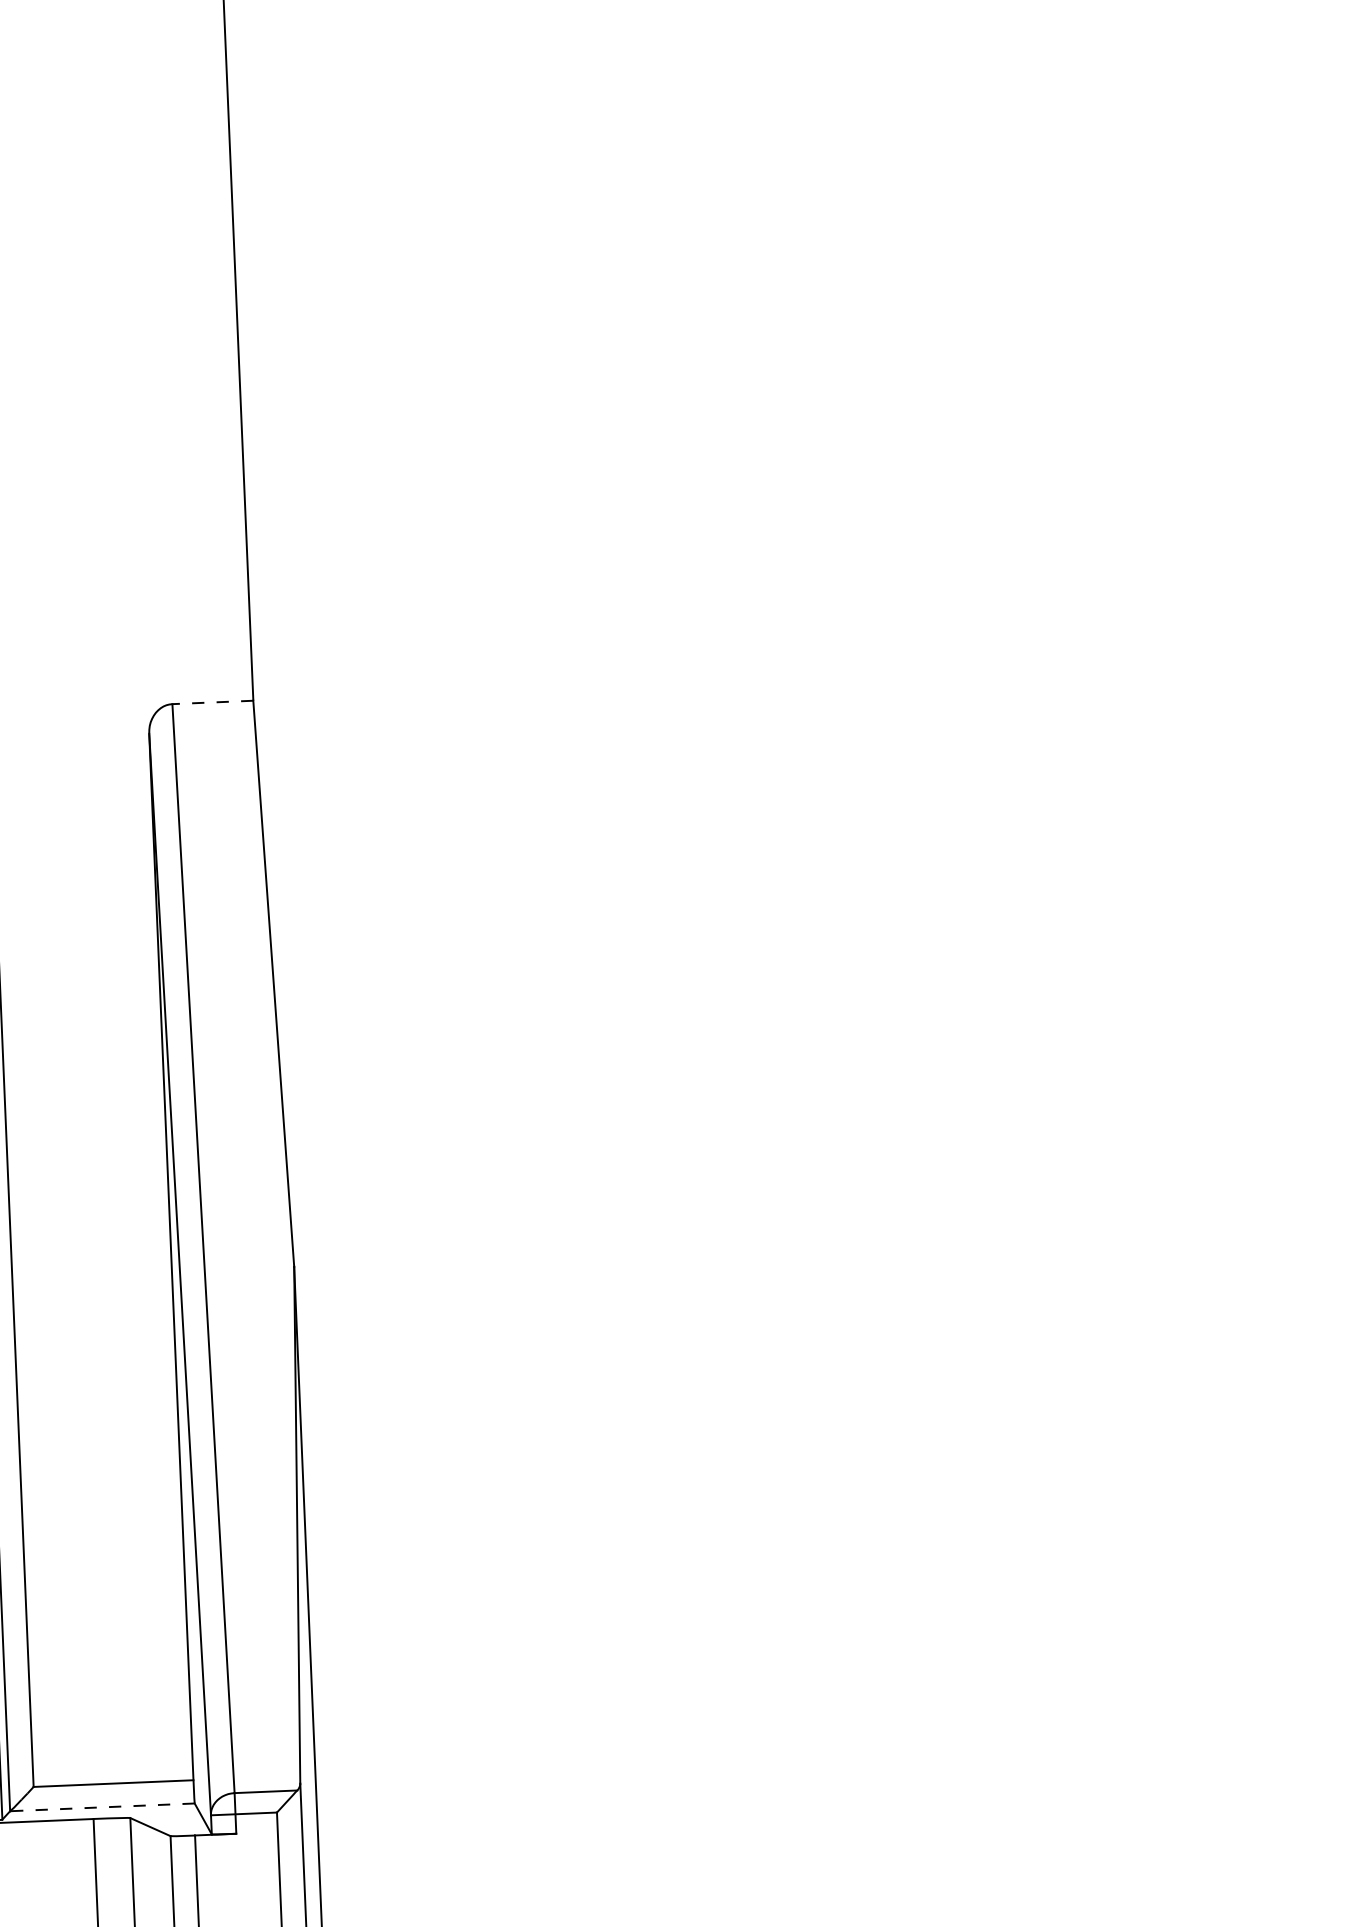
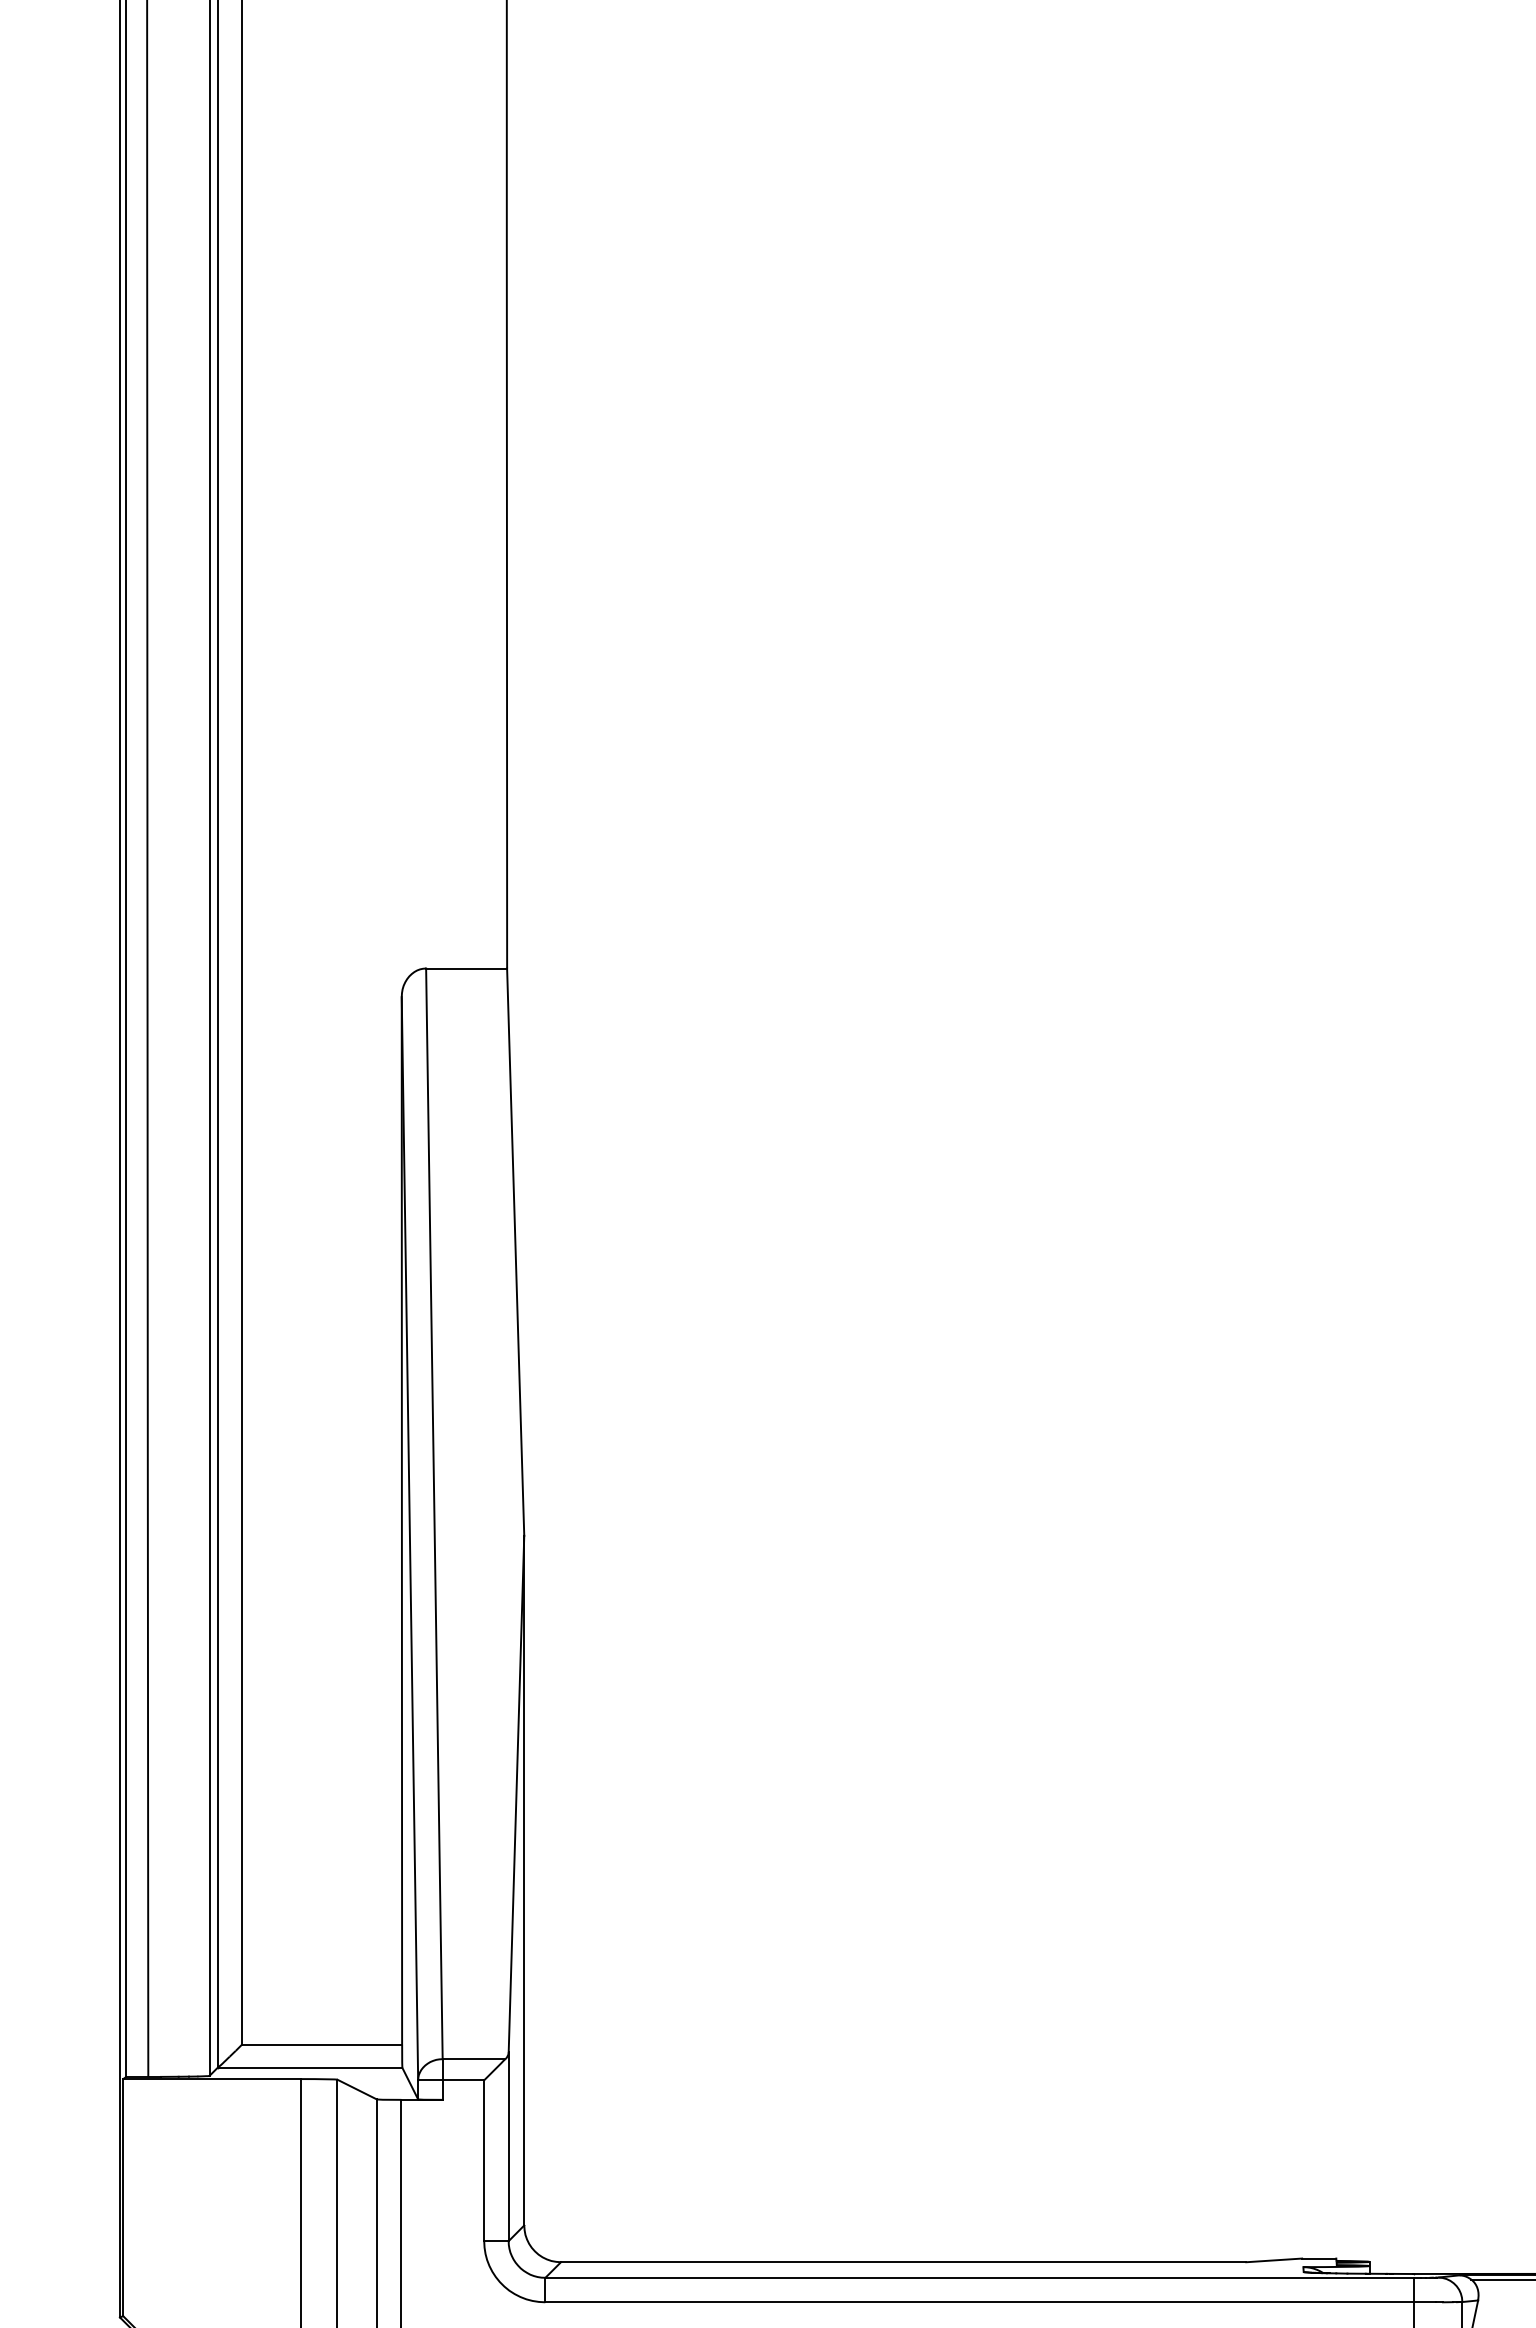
line: (212, 702) -> (466, 968), dashed -> solid
line: (101, 1807) -> (309, 2067), dashed -> solid

